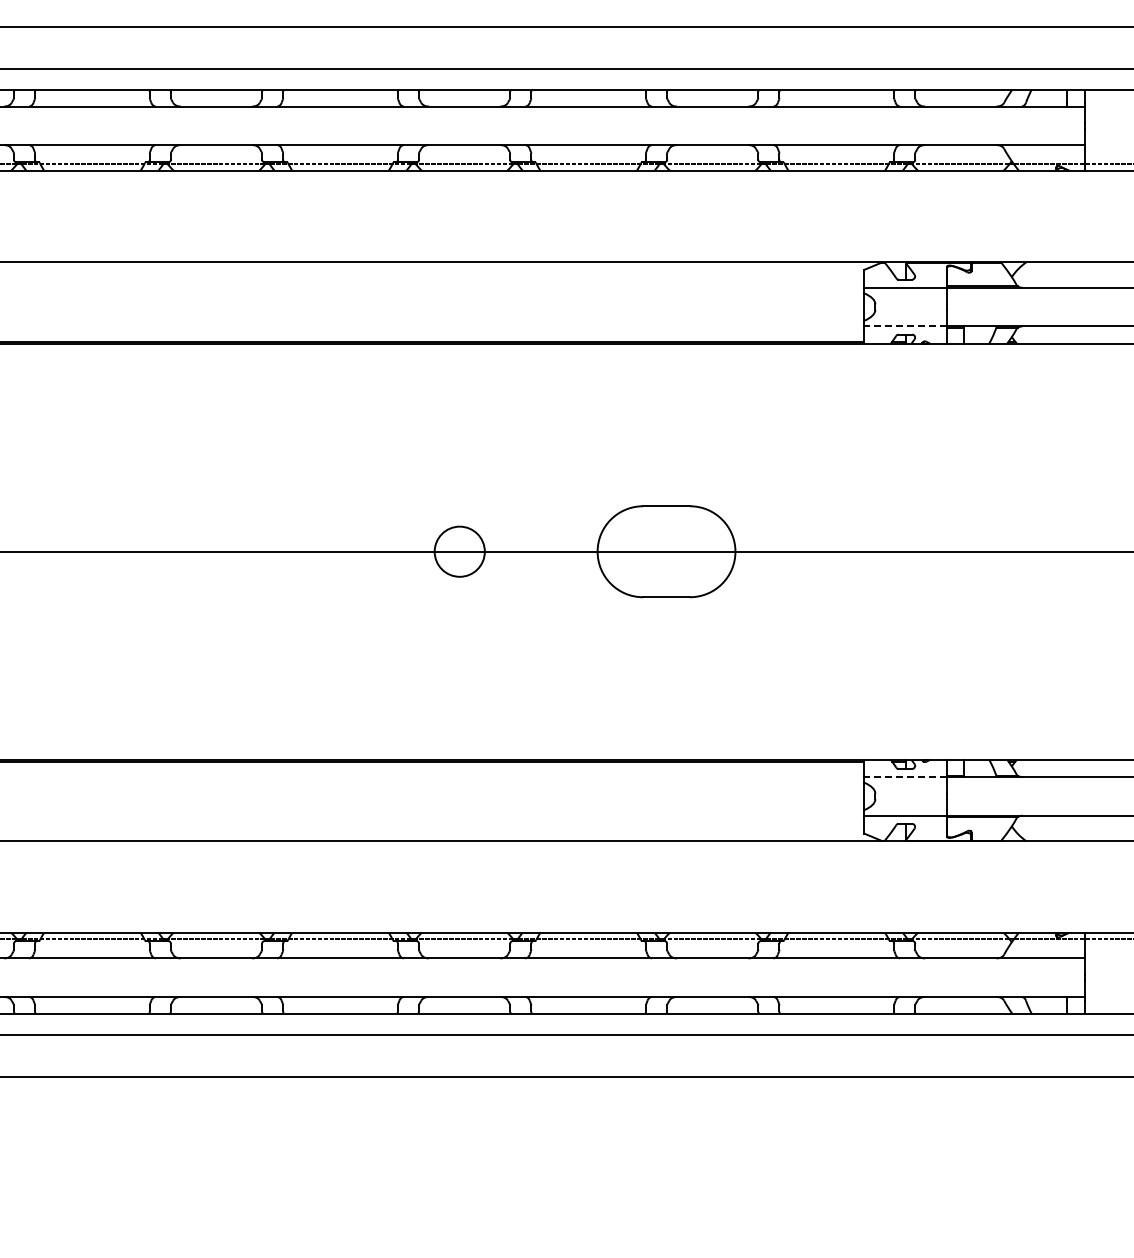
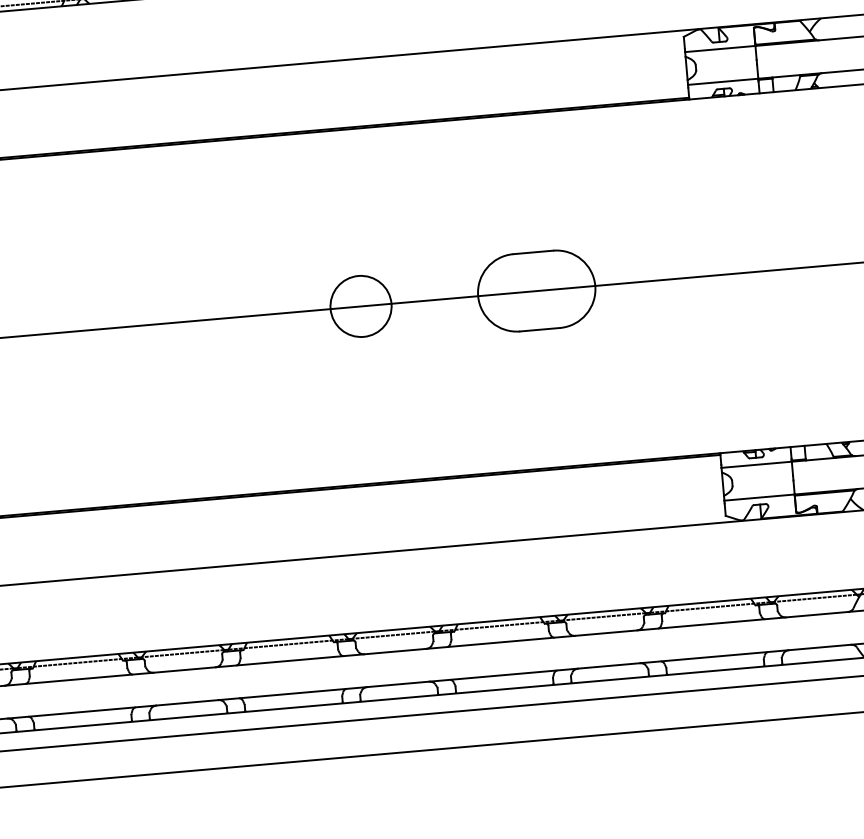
line: (905, 326) -> (723, 81), dashed -> solid
circle: (459, 551) -> (360, 306), size x1.43
line: (905, 777) -> (756, 465), dashed -> solid

